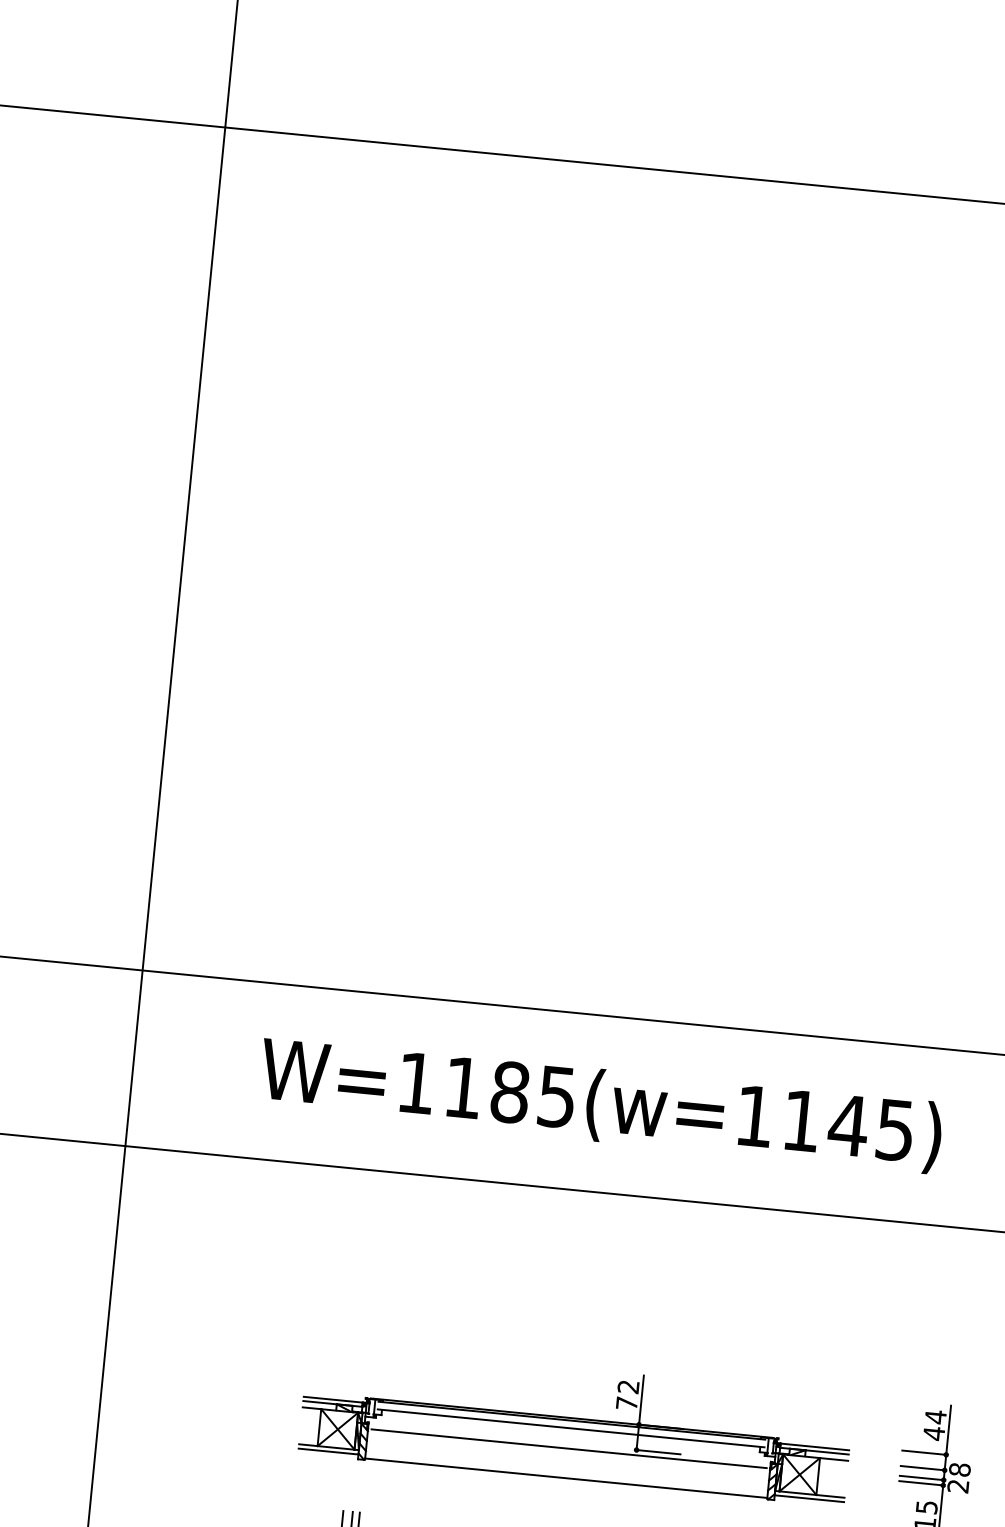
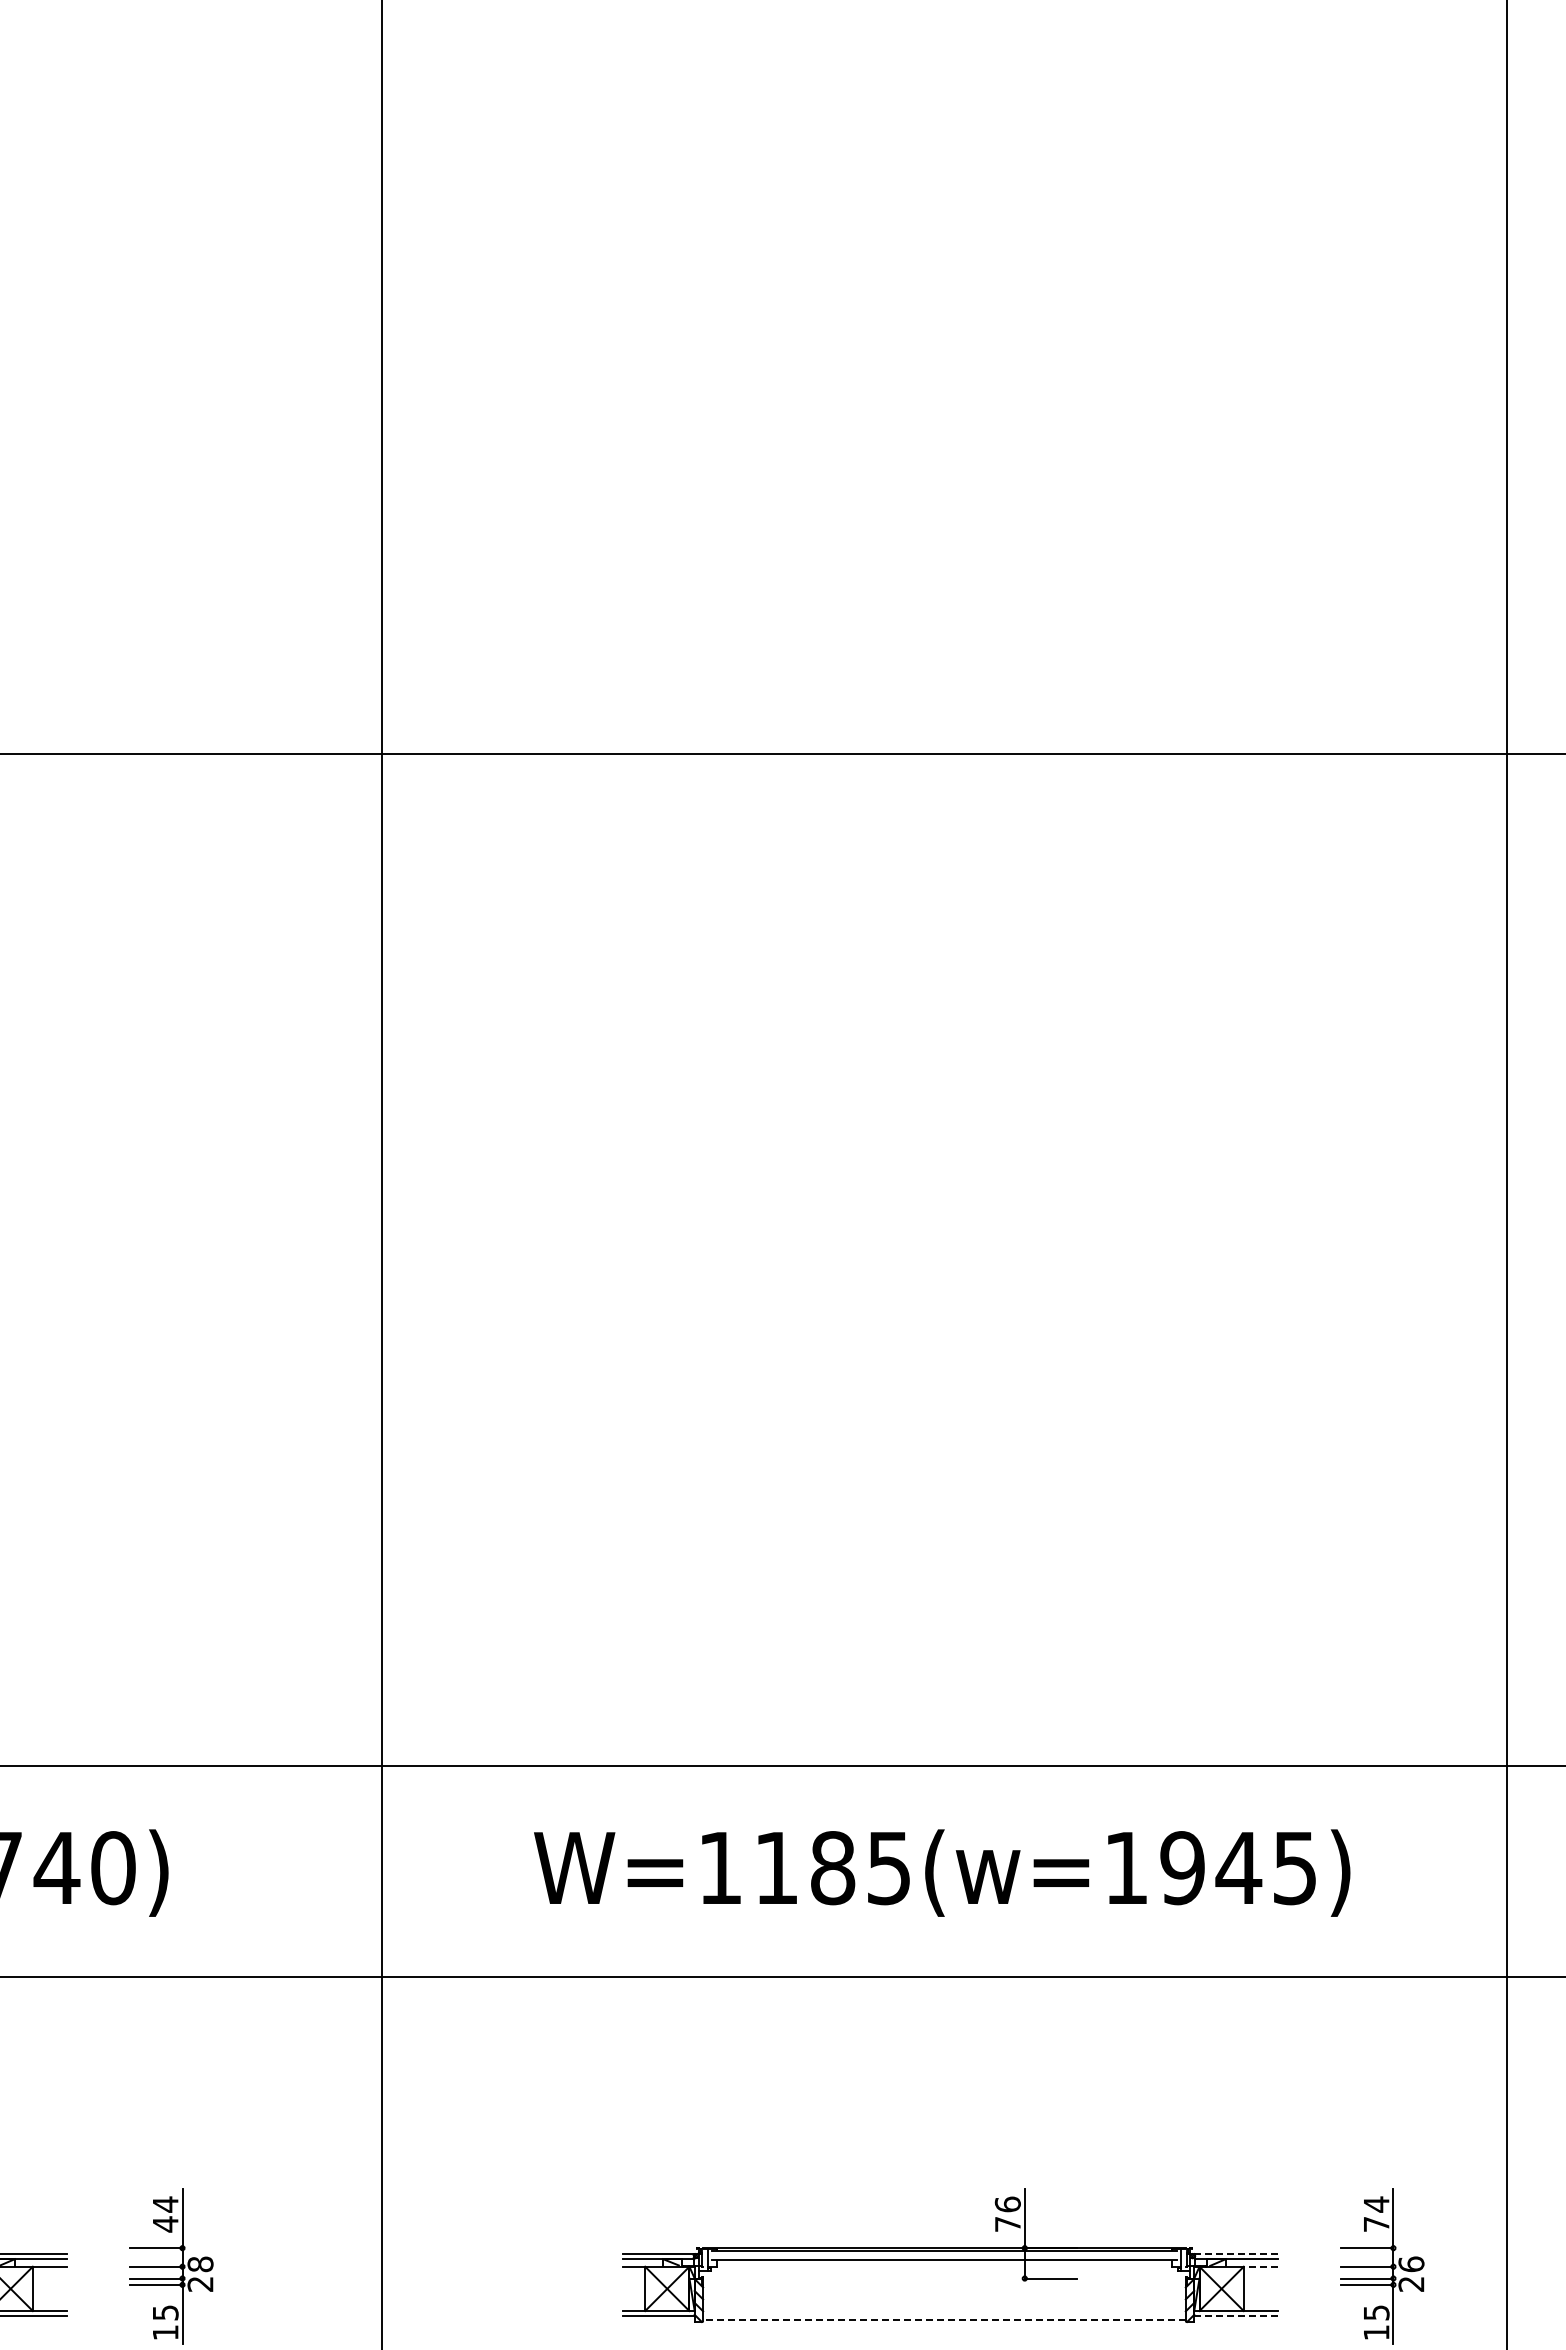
text: (801, 1121) -> (1182, 1868), W=1185(w=1145) -> W=1185(w=1945)
text: (628, 1386) -> (1007, 2204), 72 -> 76
text: (934, 1433) -> (1376, 2224), 44 -> 74
line: (814, 1447) -> (1235, 2254), solid -> dashed
line: (569, 1448) -> (944, 2284), removed
line: (833, 1459) -> (1260, 2266), solid -> dashed
text: (959, 1469) -> (1411, 2264), 28 -> 26
line: (565, 1478) -> (943, 2320), solid -> dashed
line: (809, 1498) -> (1235, 2316), solid -> dashed

